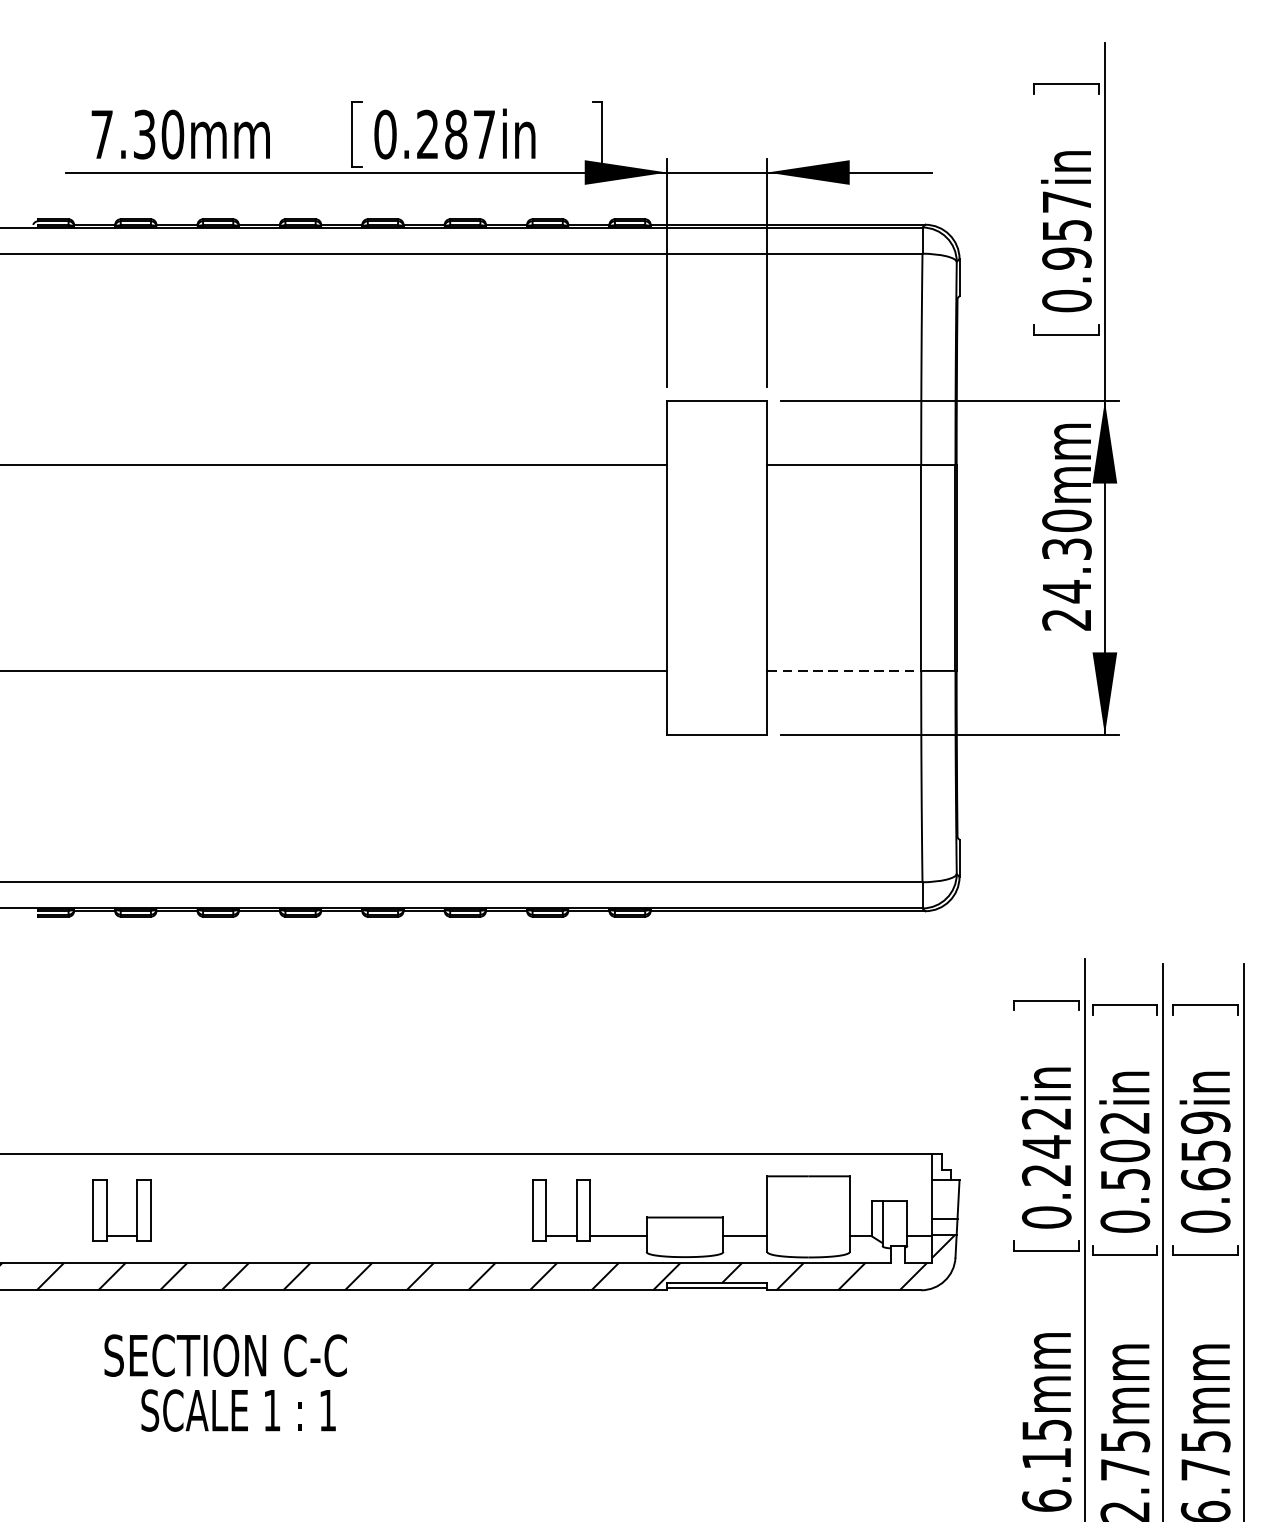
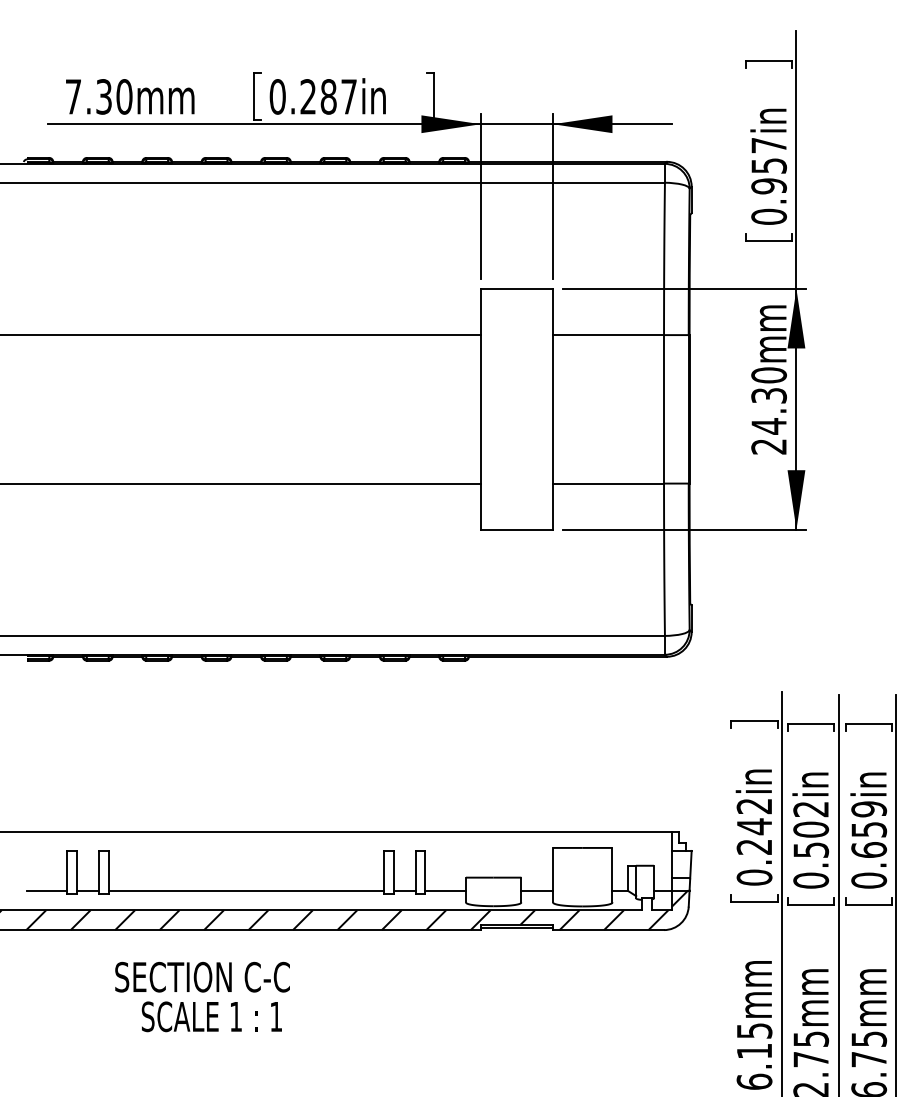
line: (845, 670) -> (609, 483), dashed -> solid
line: (64, 1236) -> (46, 891), added
line: (340, 1236) -> (245, 891), added
text: (225, 1382) -> (202, 996), moved

